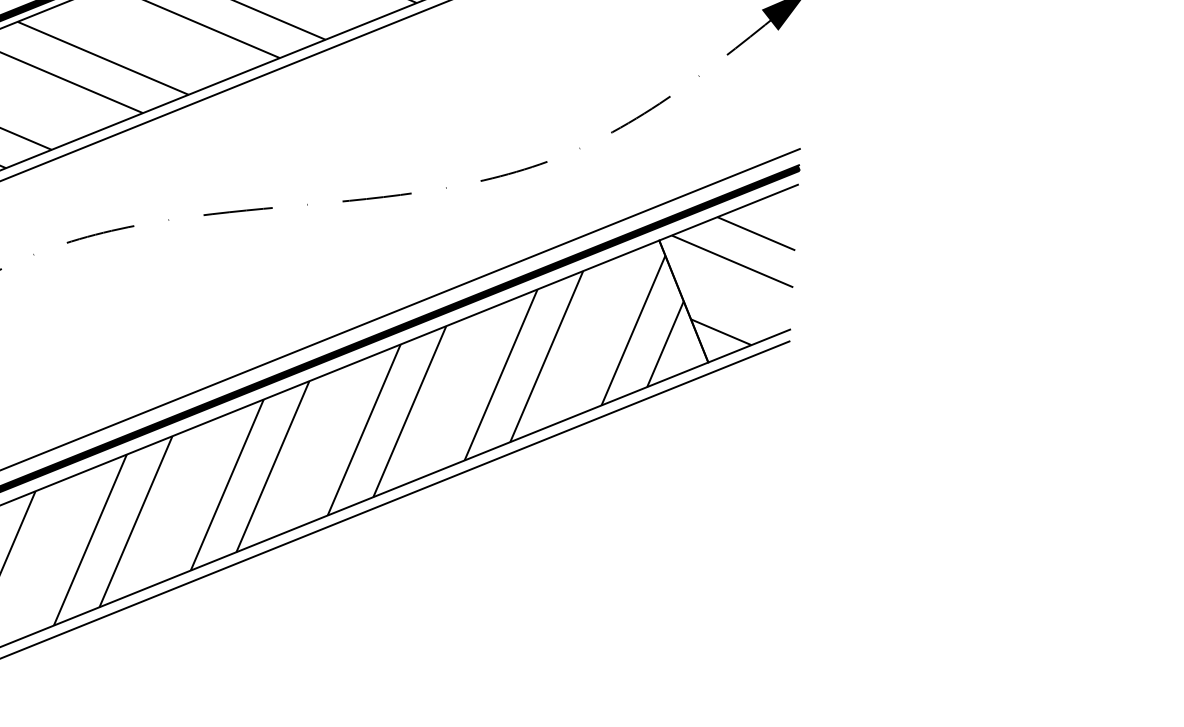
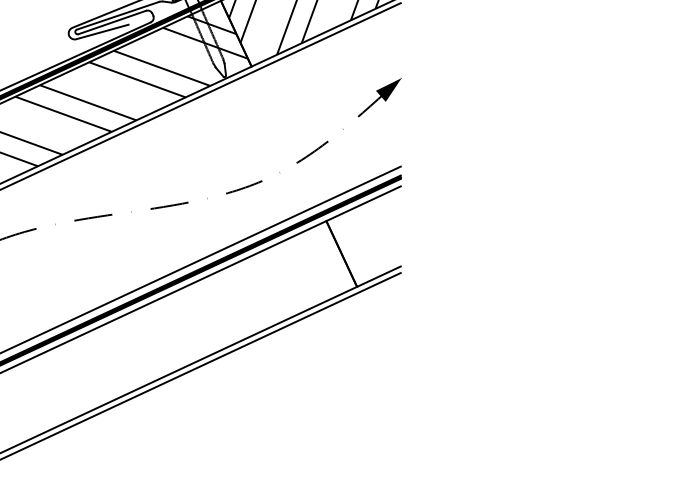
hatch: (731, 281) -> (367, 241), removed
hatch: (369, 441) -> (172, 340), removed

